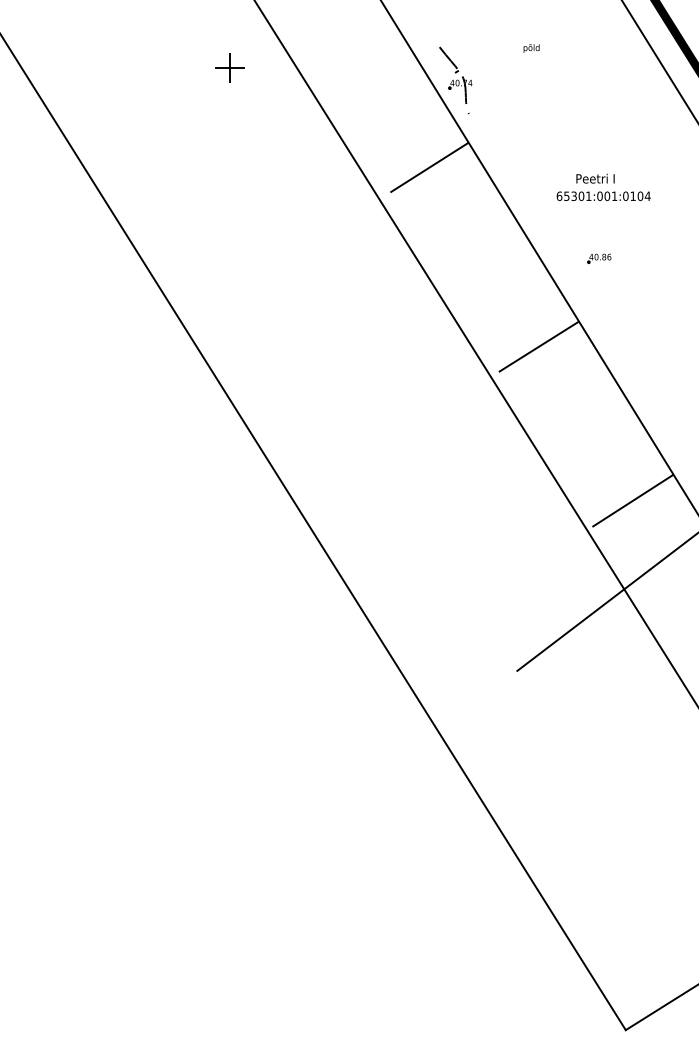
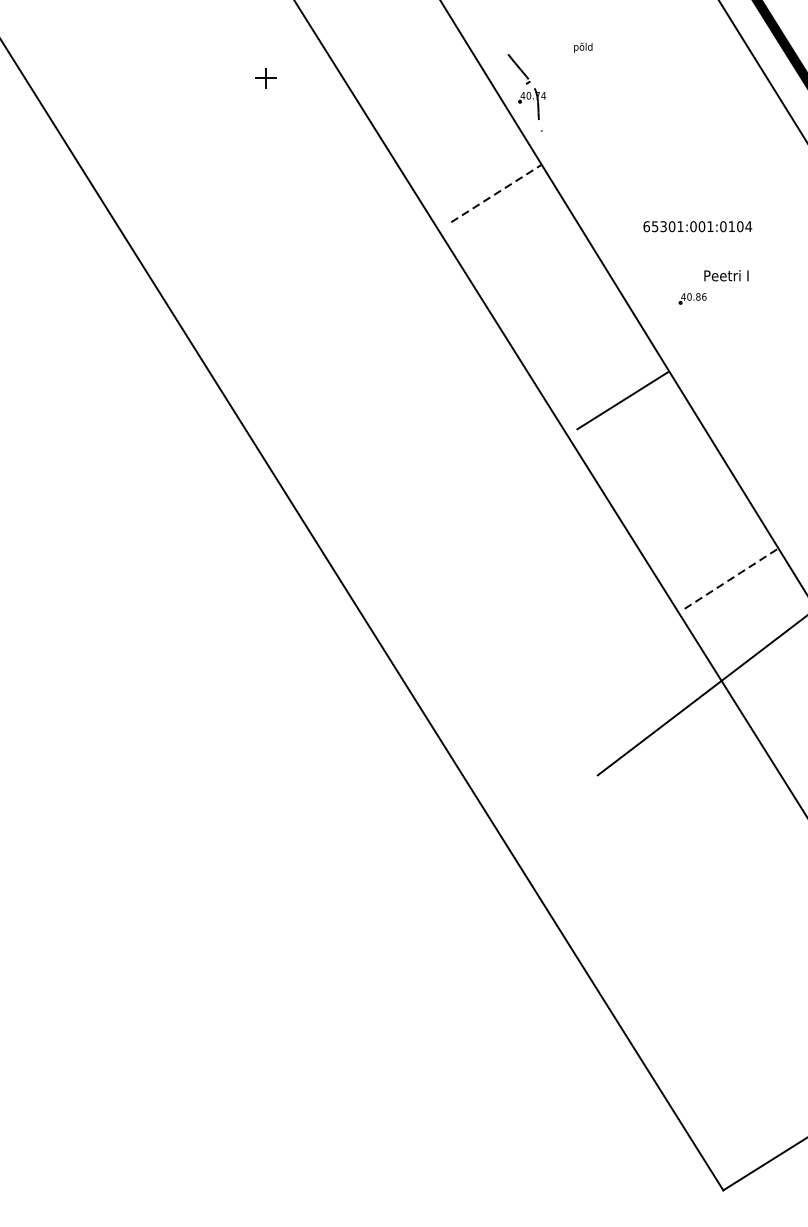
text: (531, 48) -> (583, 47), moved
part: (229, 67) -> (265, 77), size x0.6
line: (429, 167) -> (496, 193), solid -> dashed
text: (595, 178) -> (726, 275), moved
line: (633, 500) -> (732, 578), solid -> dashed

